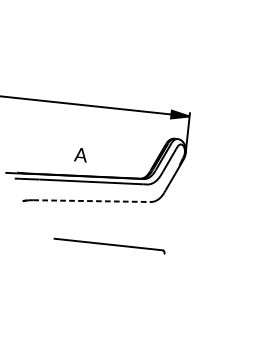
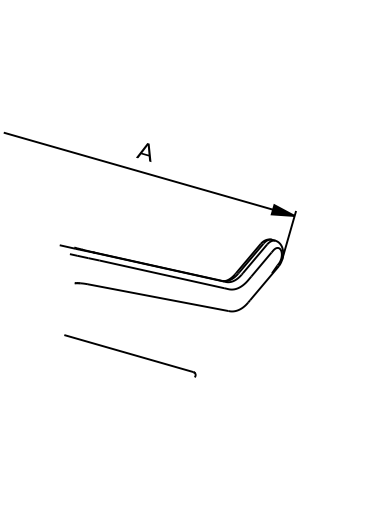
text: (79, 156) -> (143, 152), moved
line: (91, 200) -> (158, 297), dashed -> solid
part: (109, 245) -> (130, 355), moved

